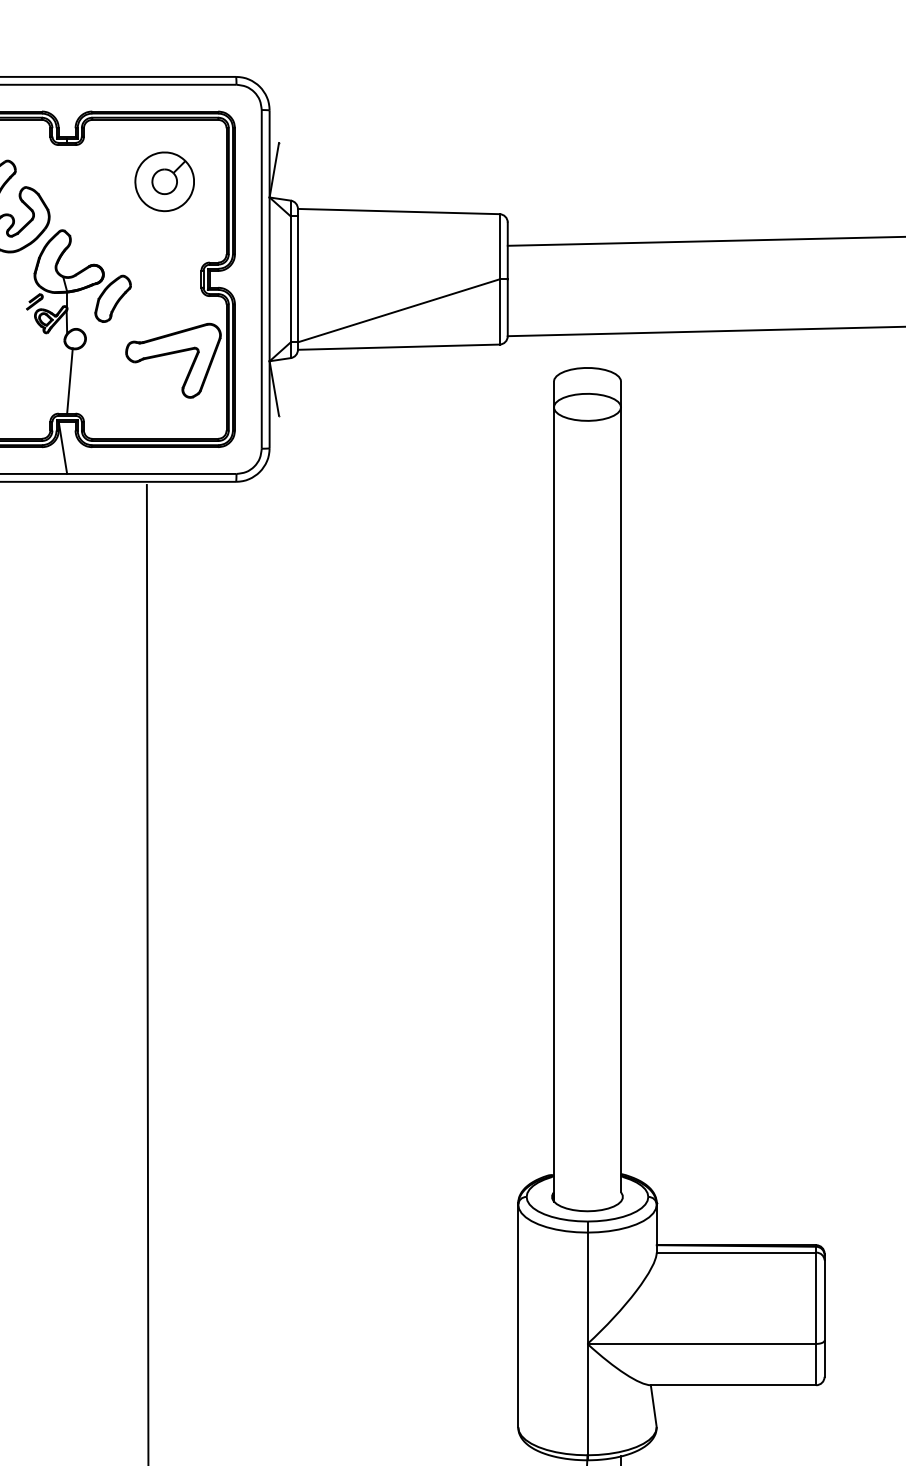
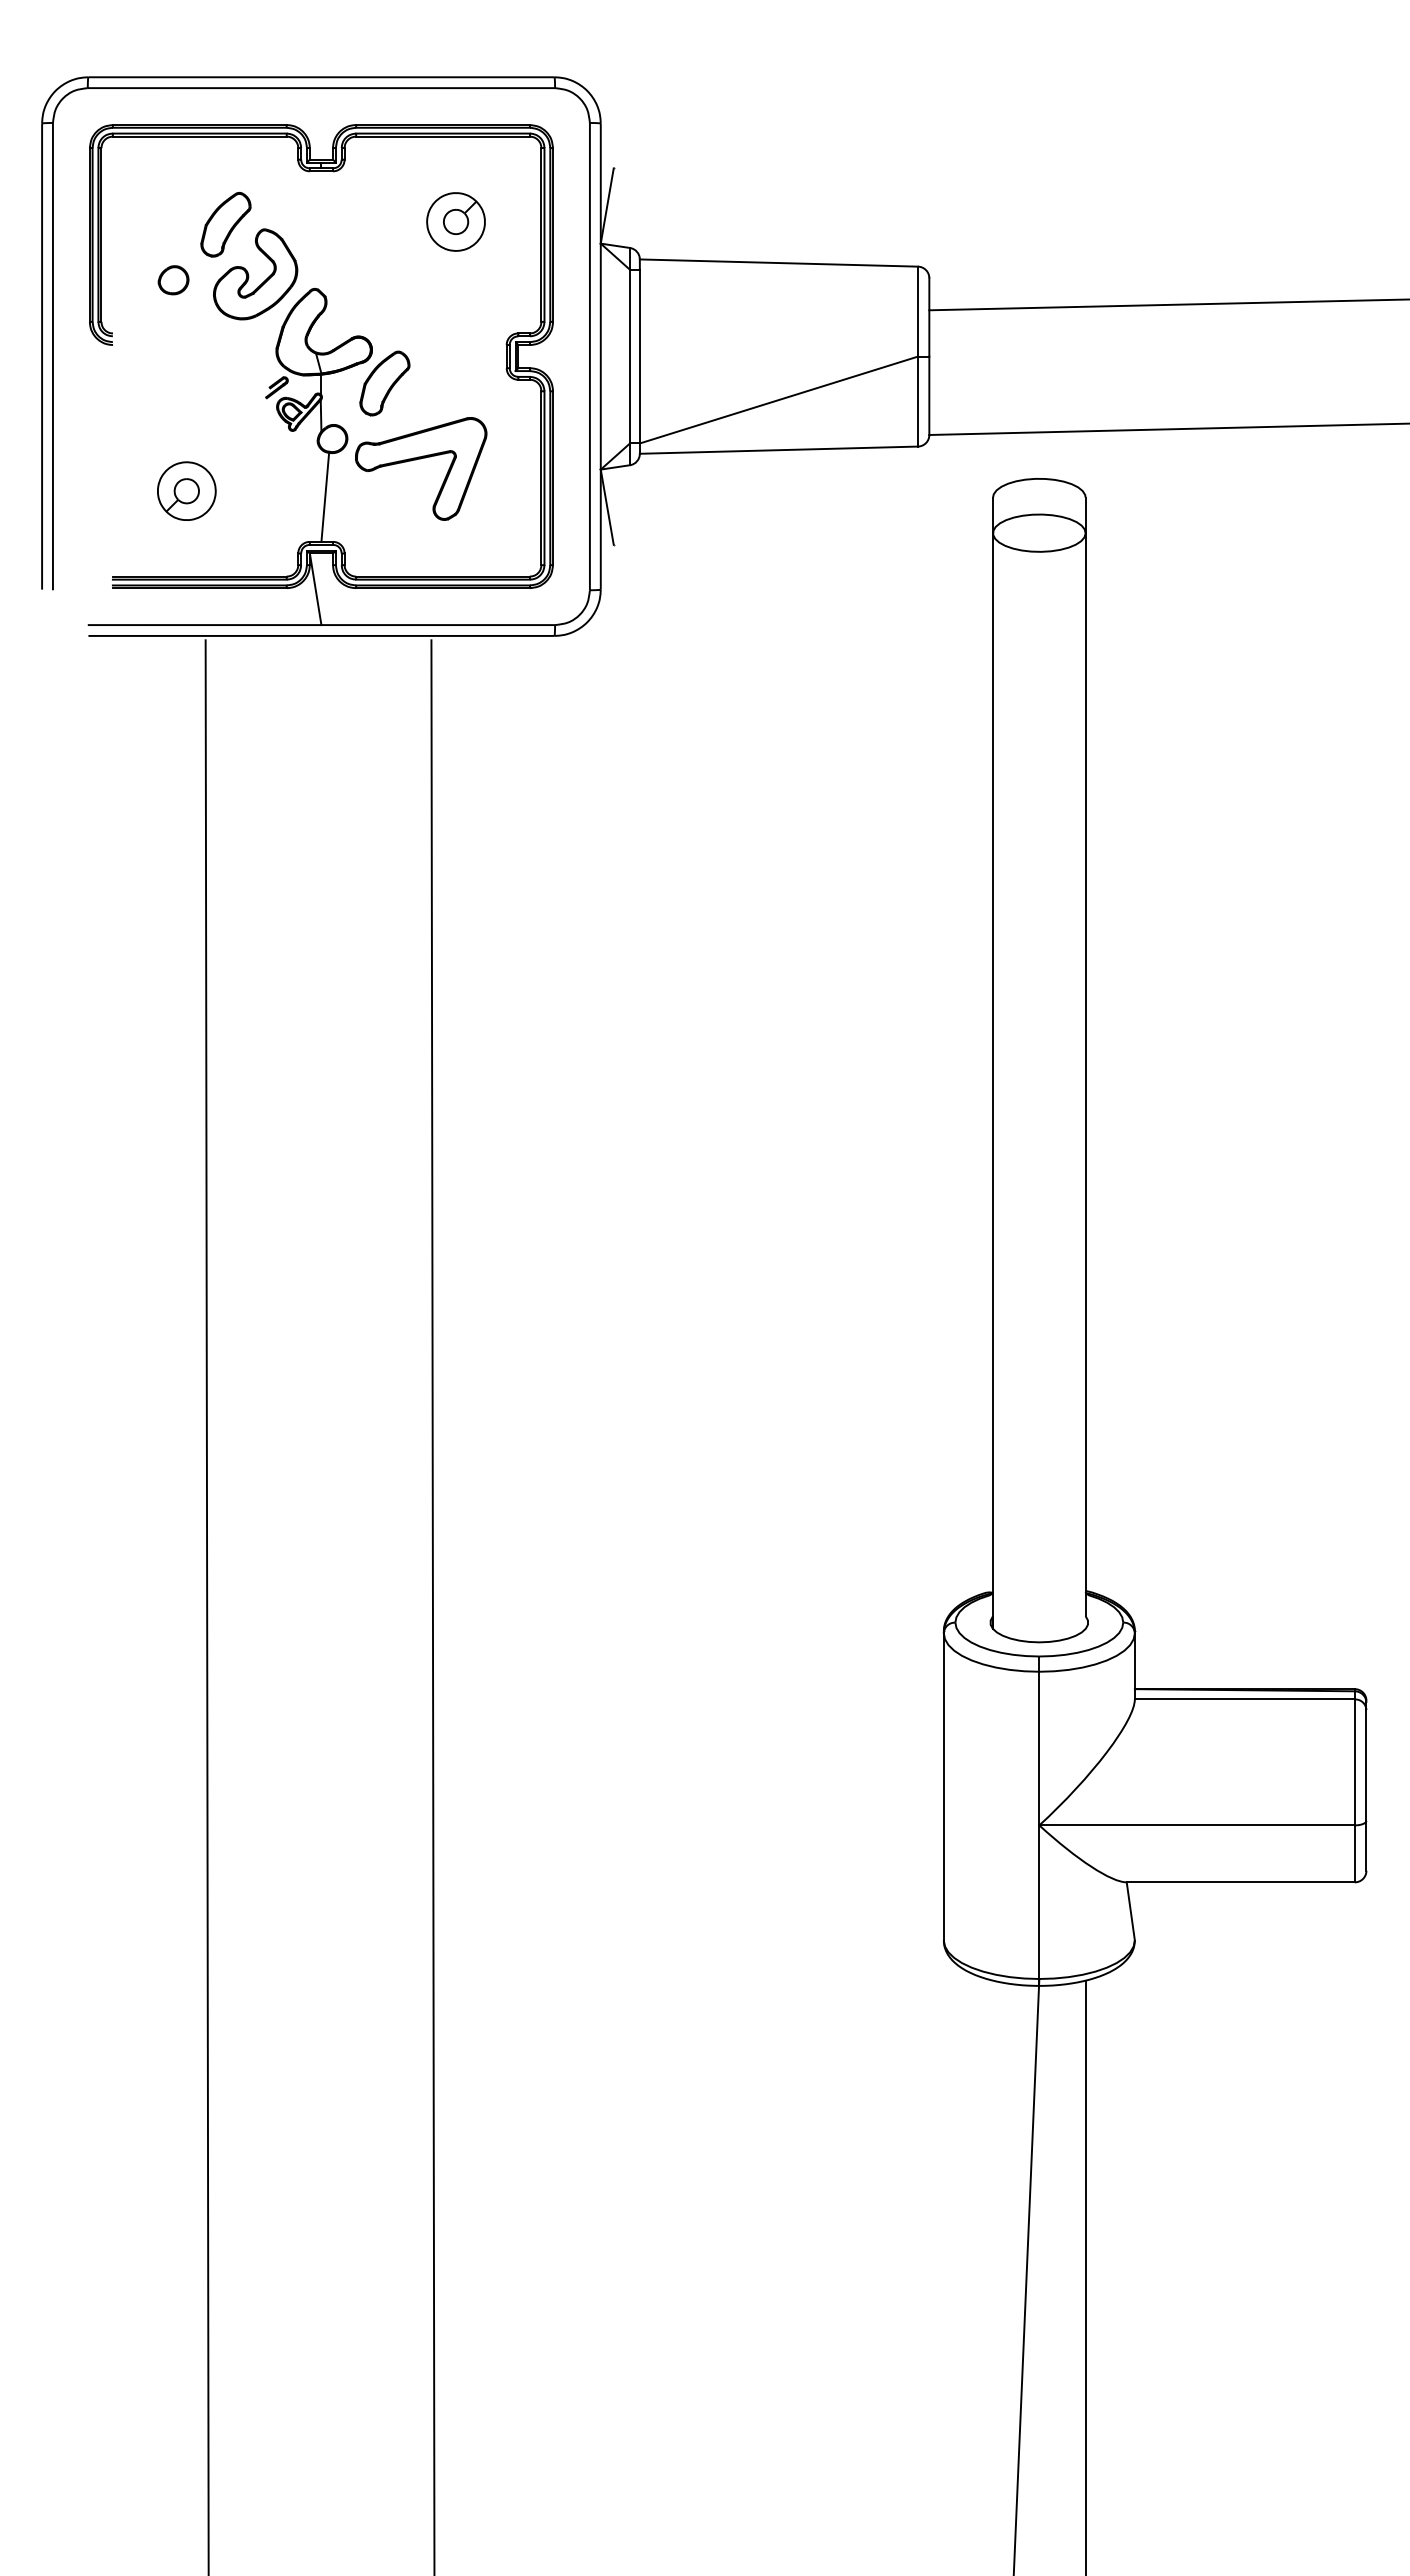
part: (164, 181) -> (455, 221), size x0.71
part: (173, 353) -> (421, 459), moved

